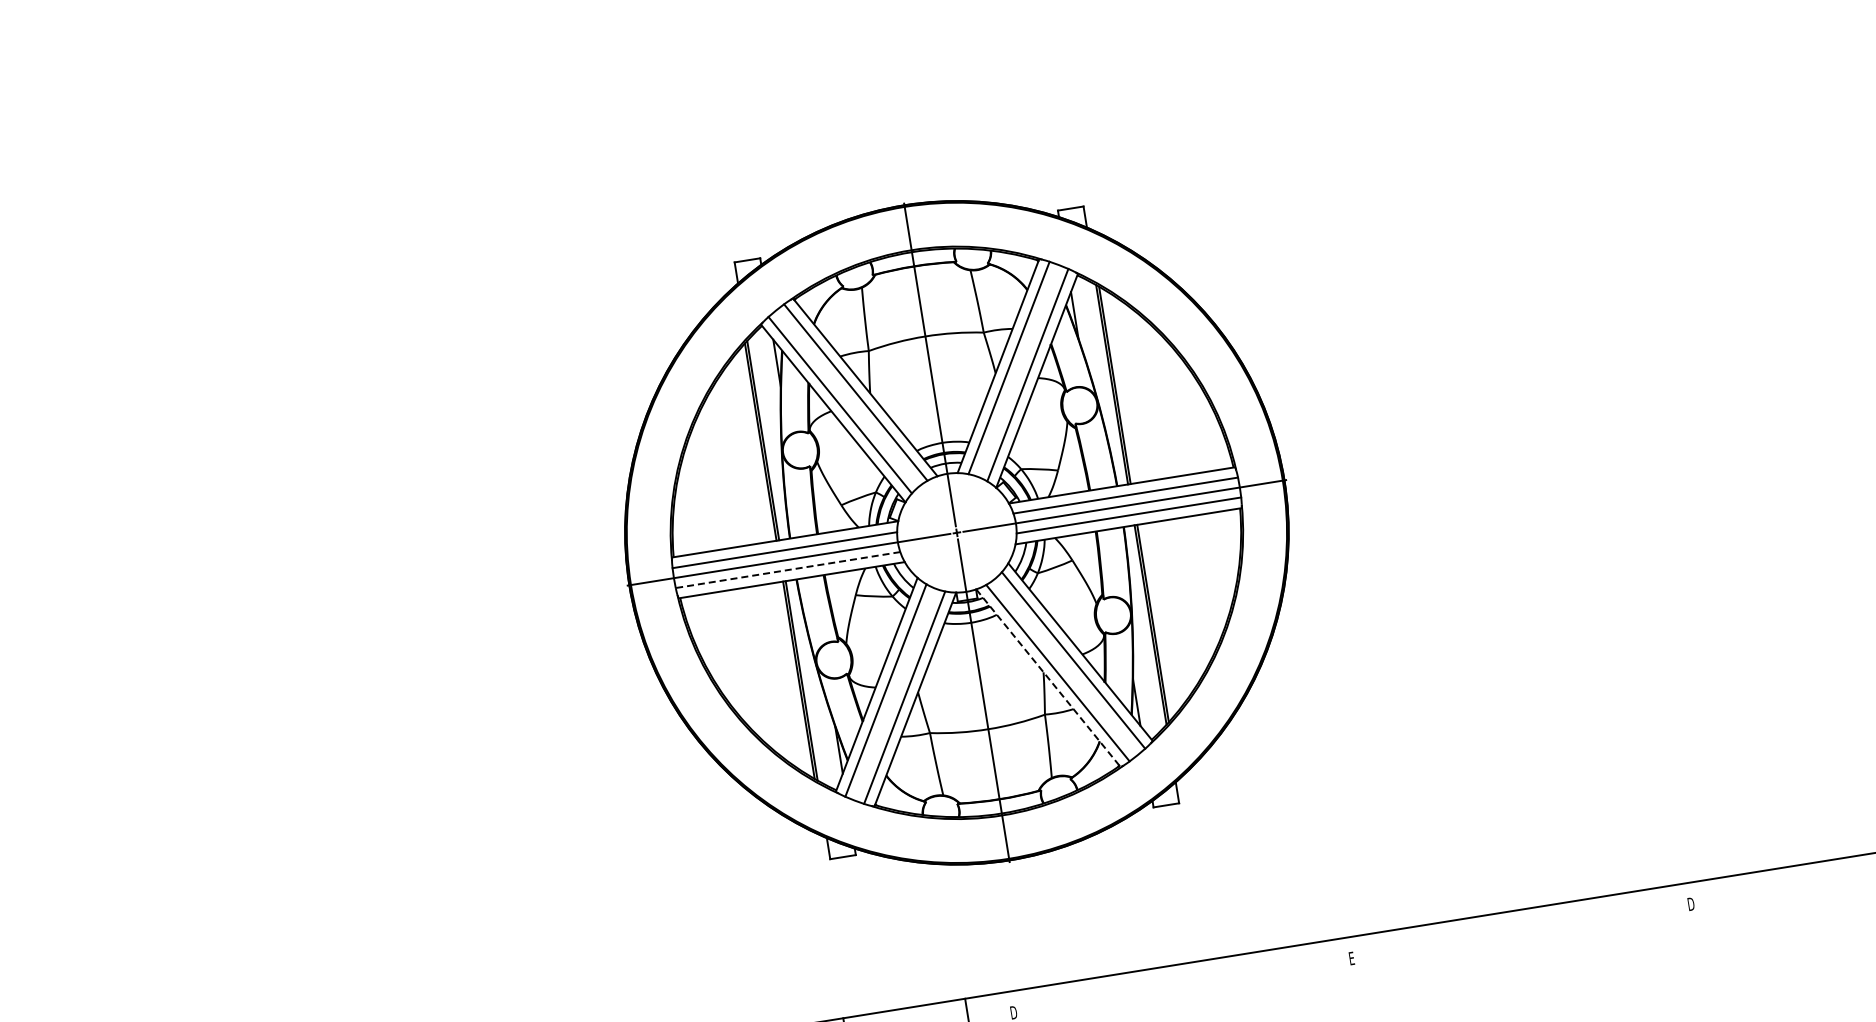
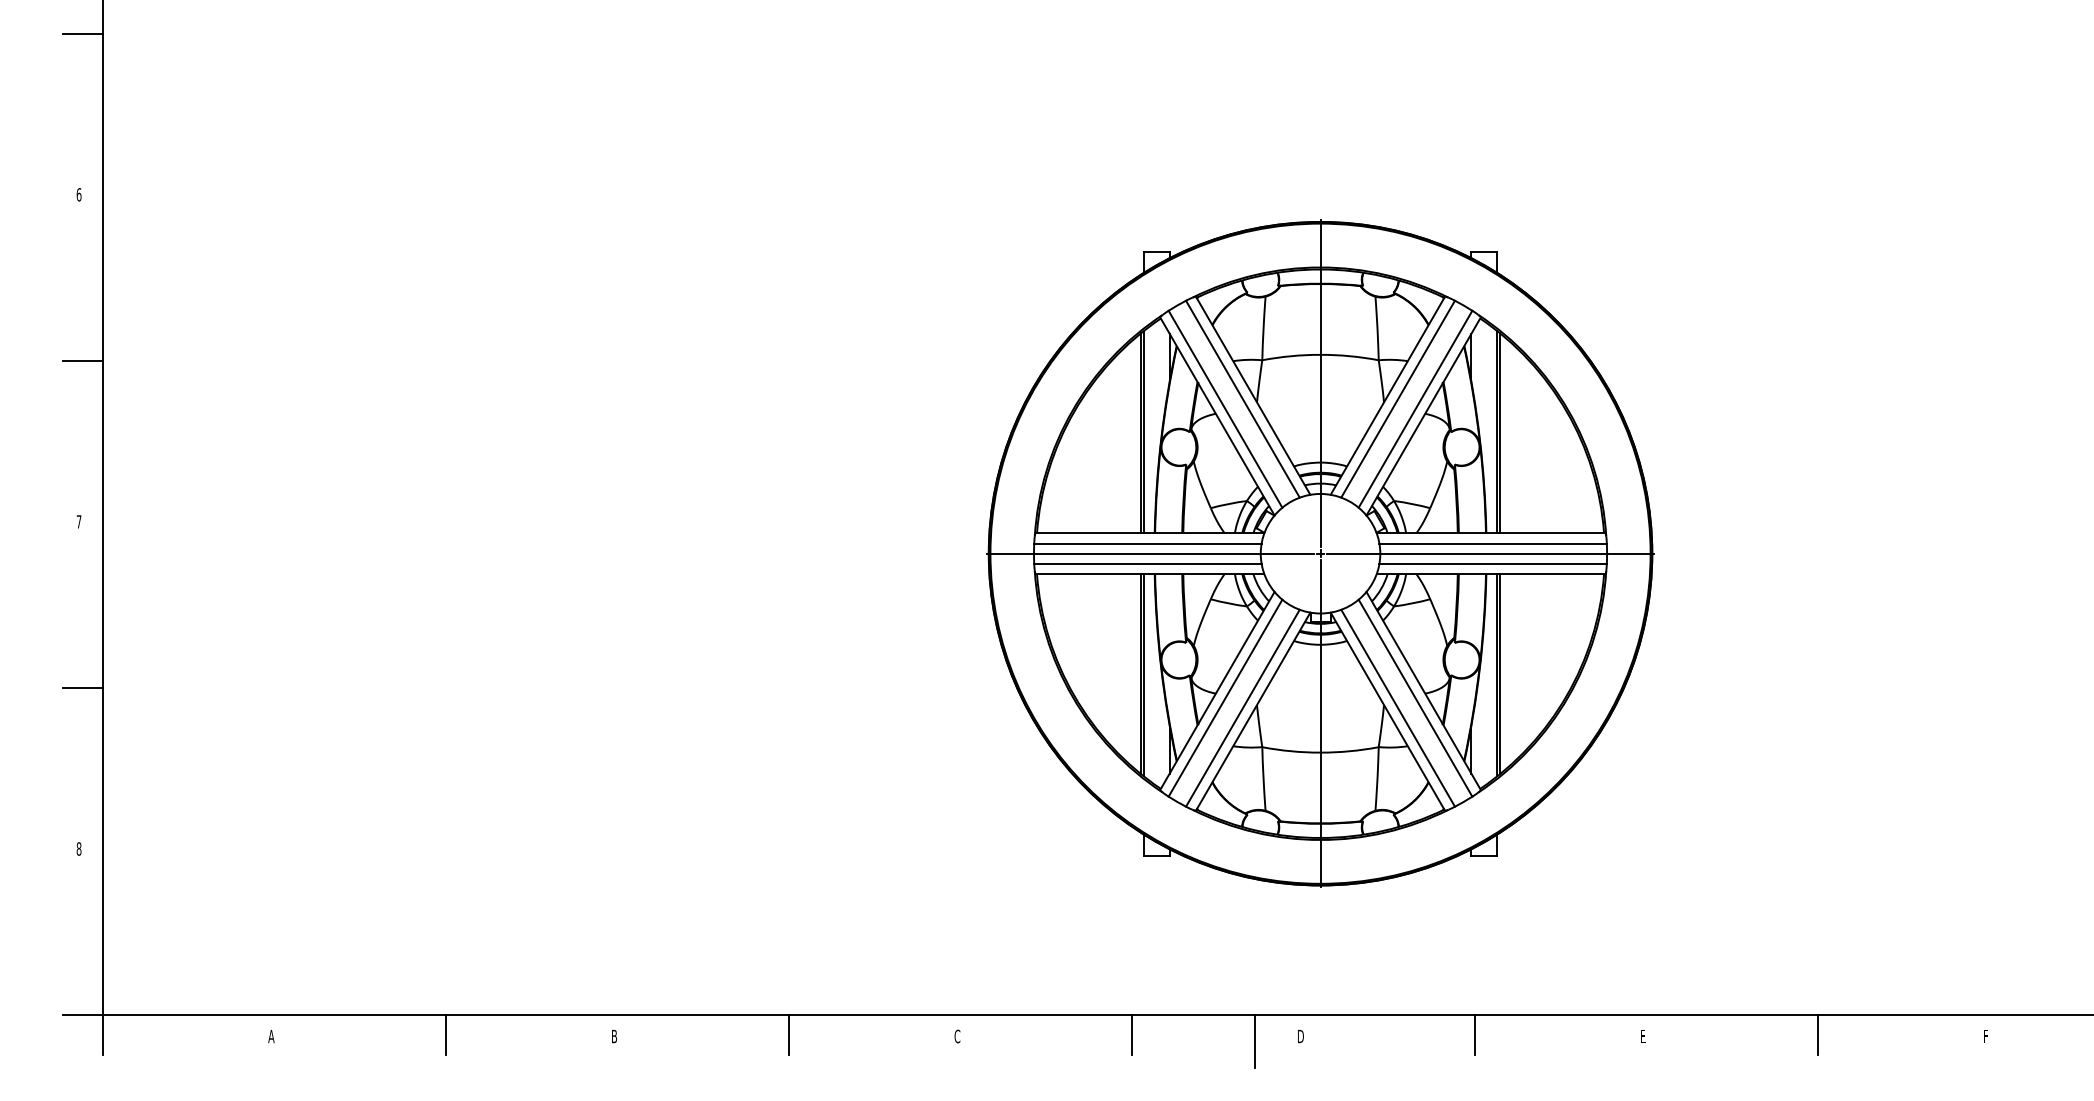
line: (787, 569) -> (1147, 563), dashed -> solid
line: (1049, 678) -> (1388, 712), dashed -> solid
text: (1690, 904) -> (1986, 1036), D -> F
line: (1523, 928) -> (1817, 1034), added
line: (1184, 983) -> (1474, 1034), added

